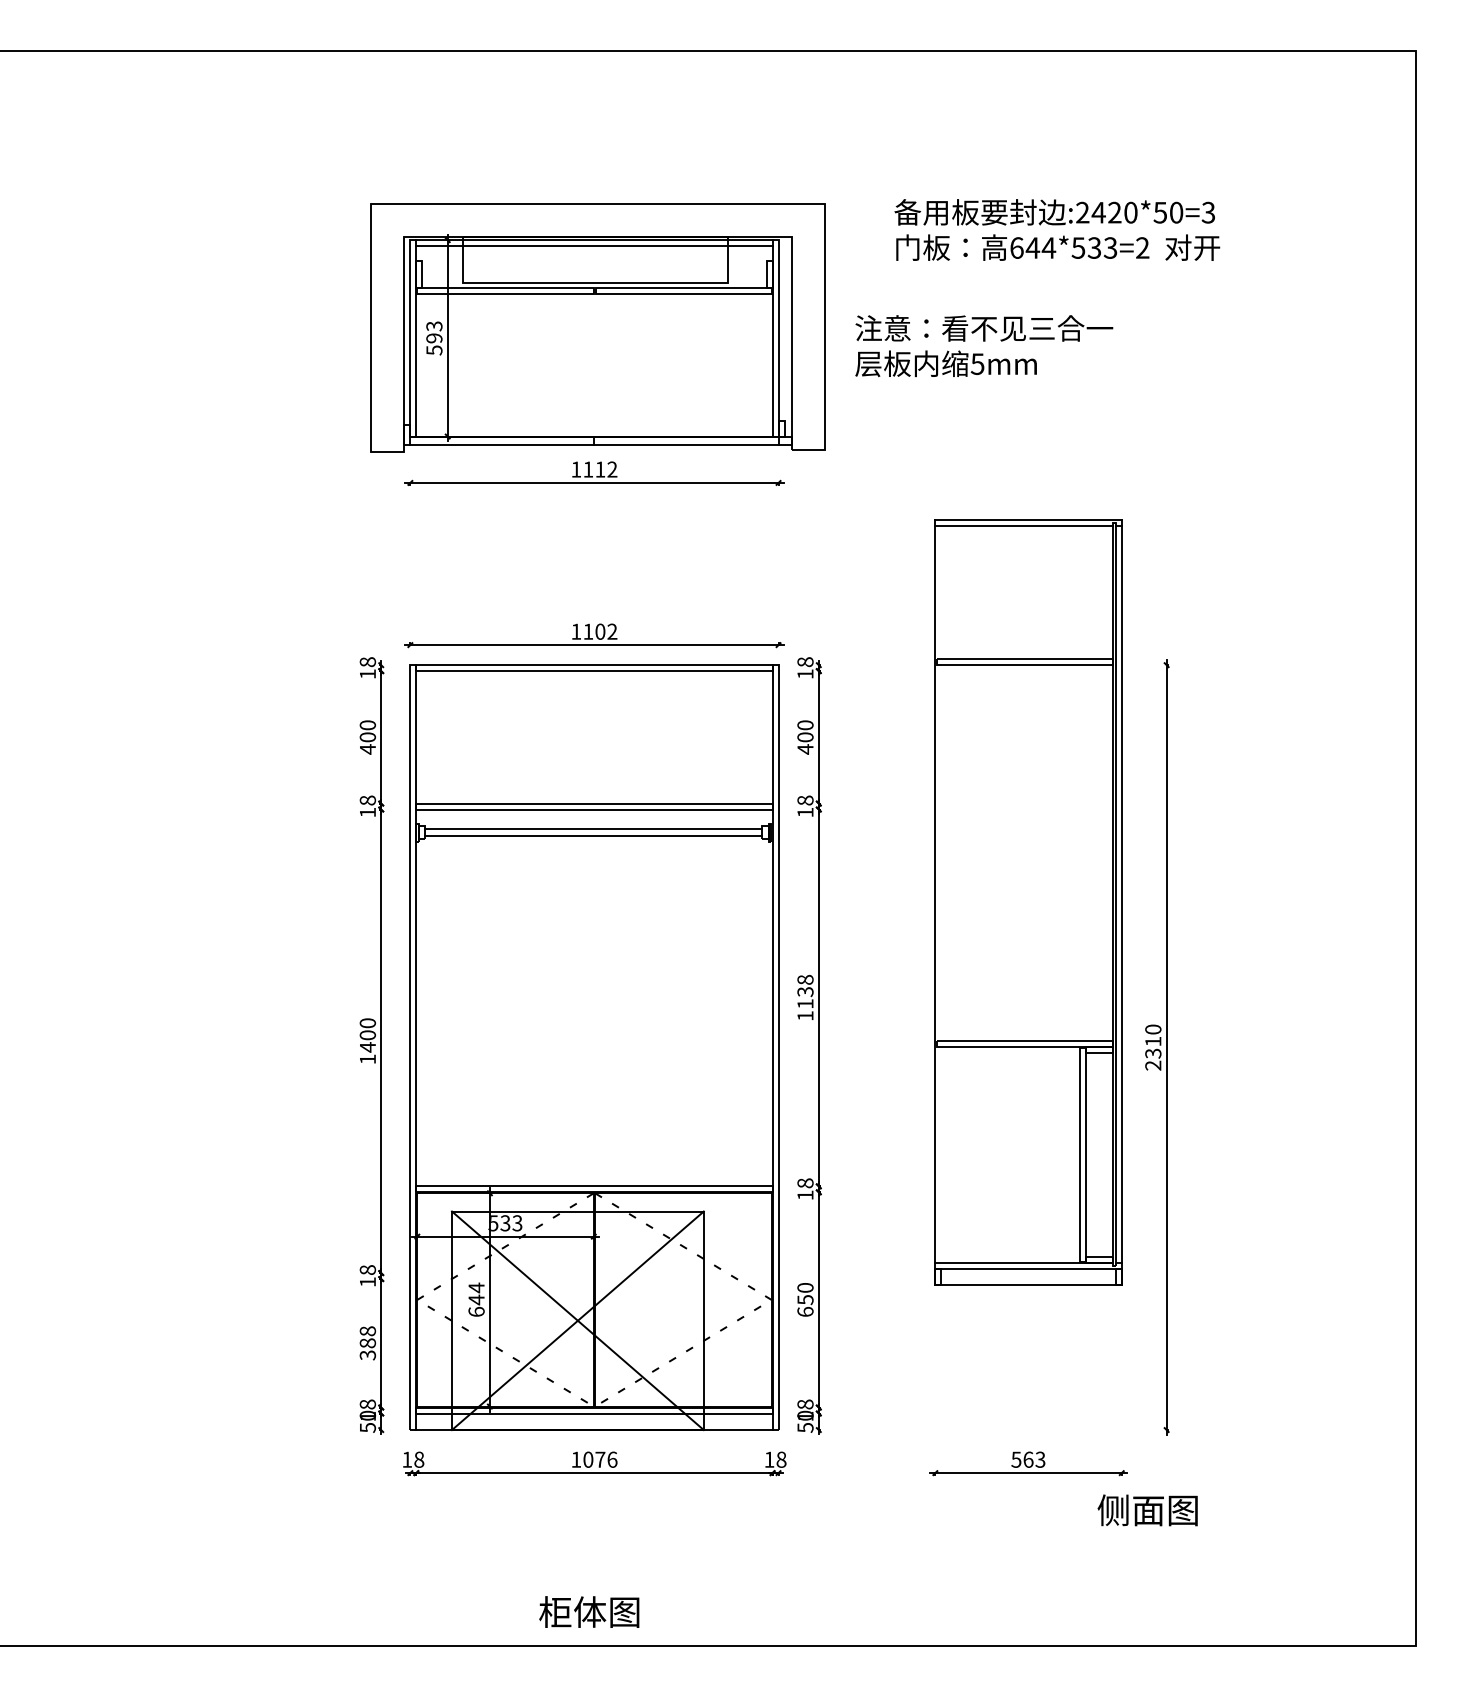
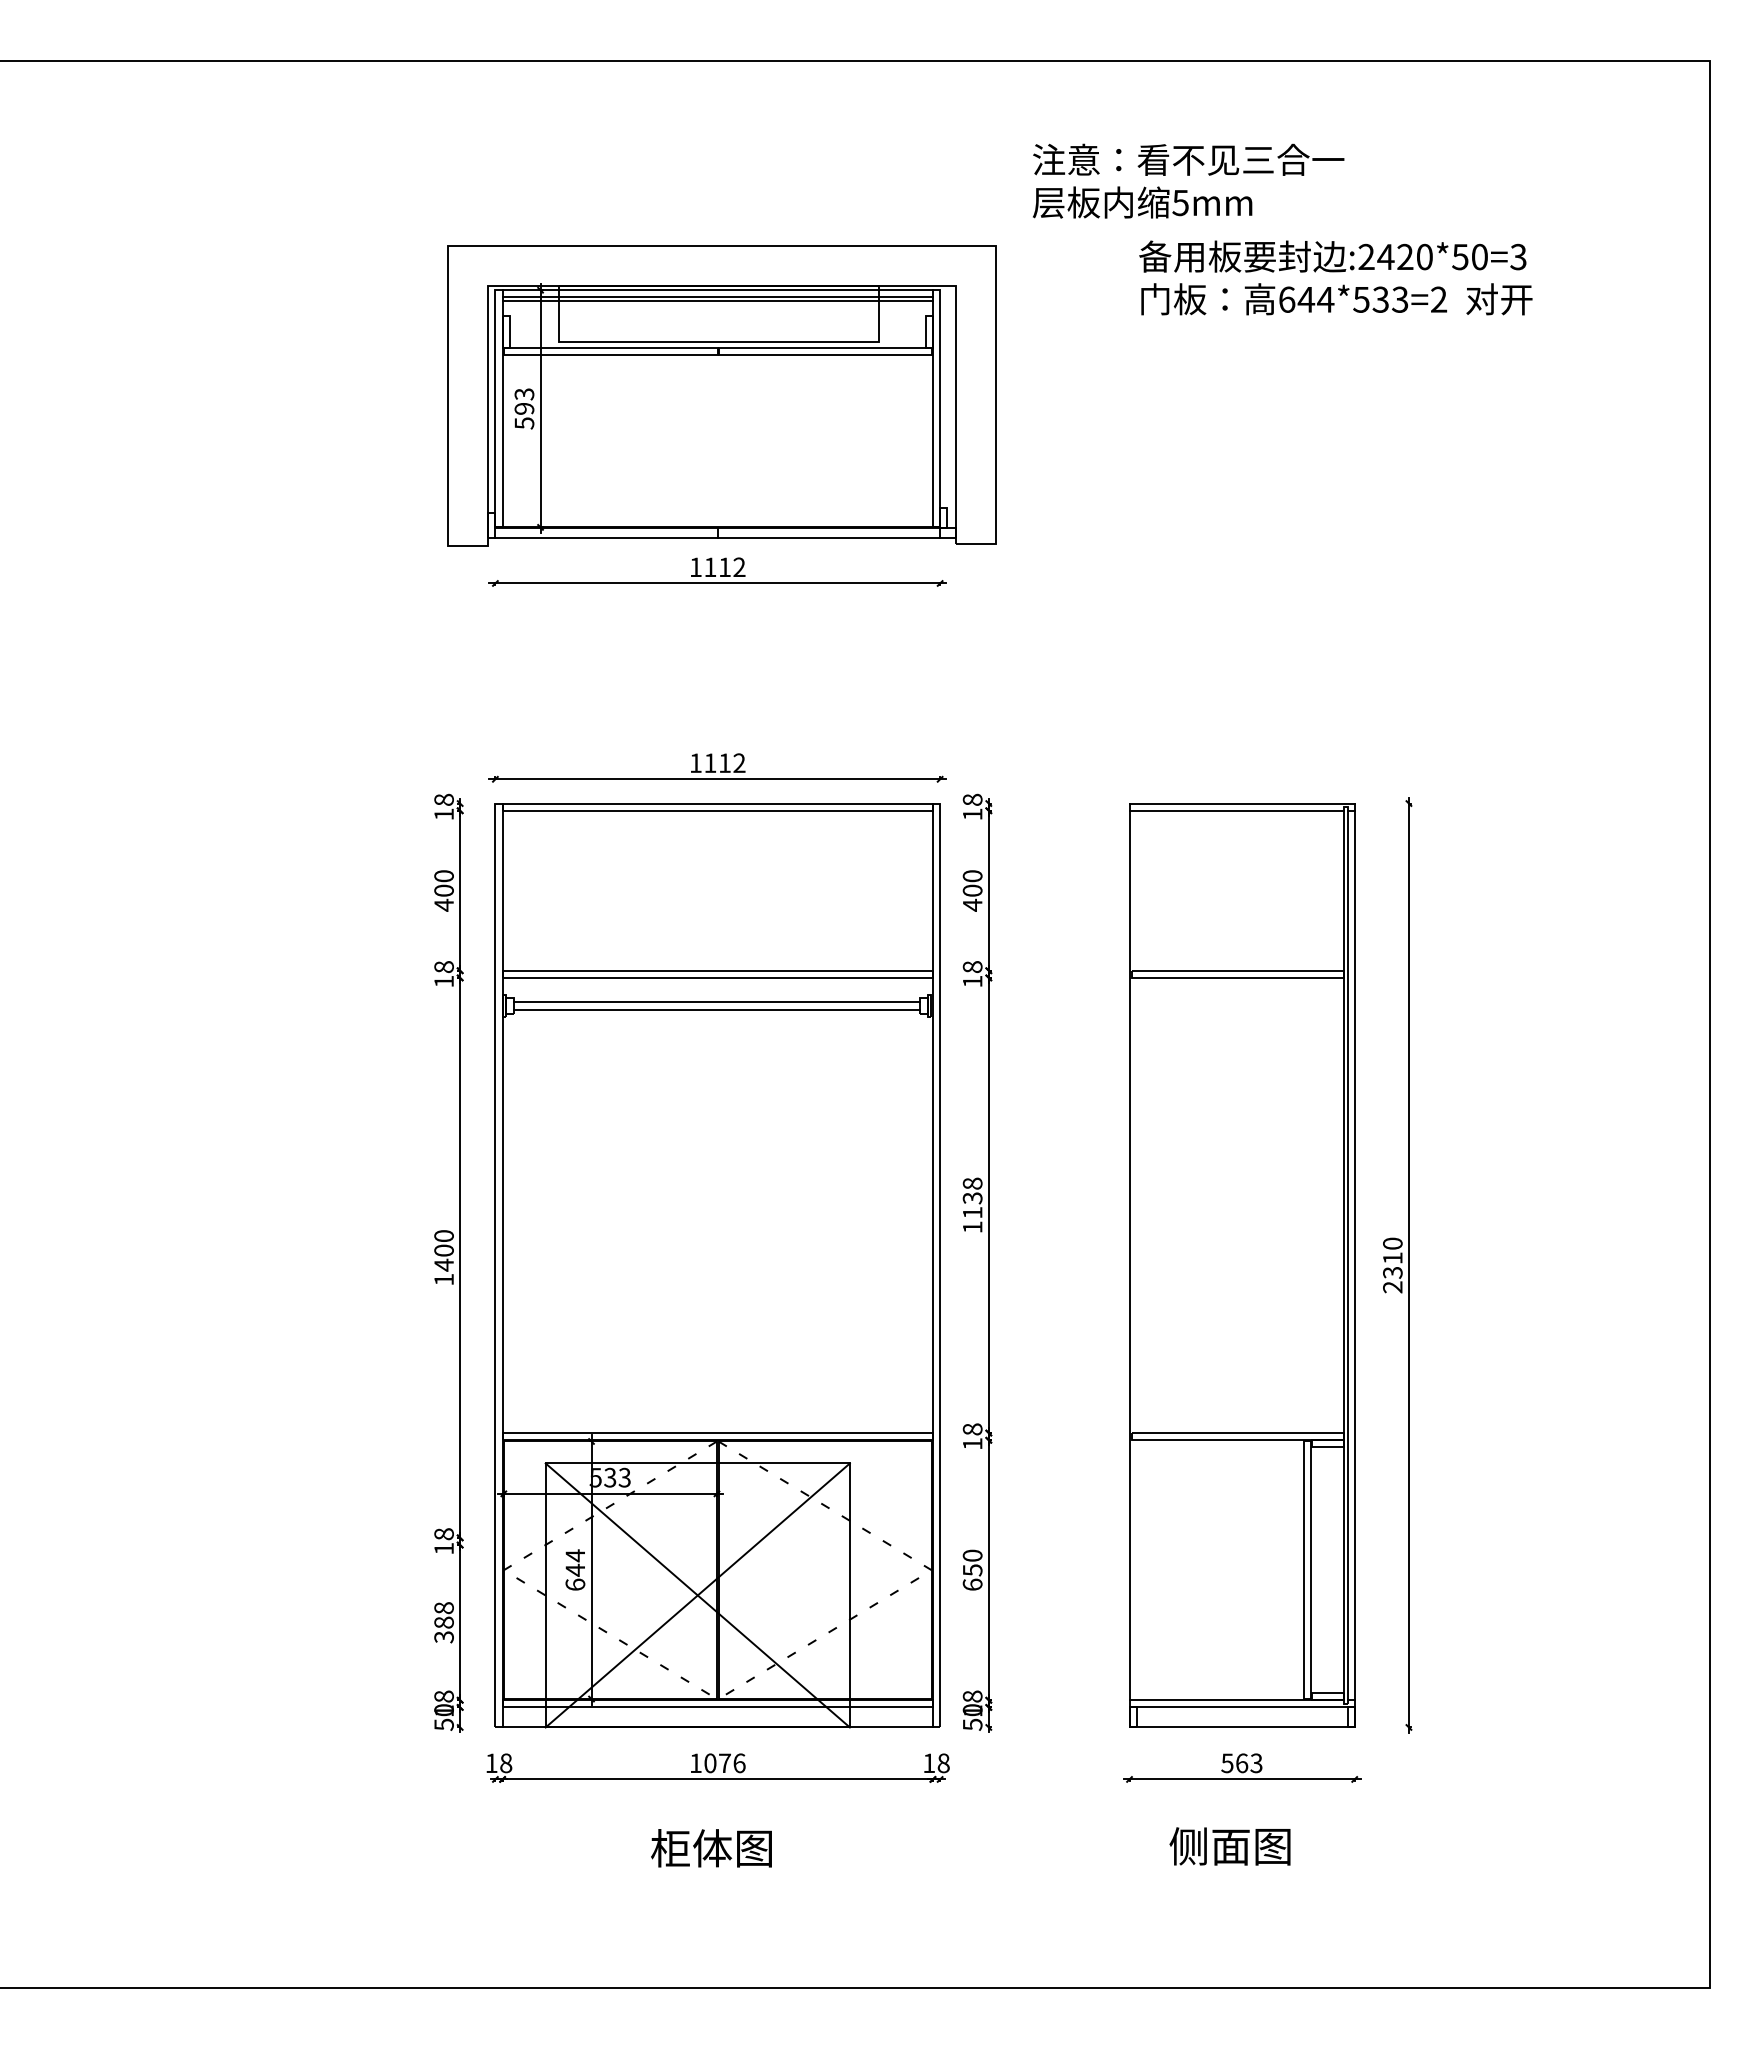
text: (1057, 229) -> (1335, 277), moved
line: (594, 249) -> (717, 301), added
text: (984, 345) -> (1188, 180), moved
text: (600, 632) -> (724, 763), 1102 -> 1112
part: (1028, 902) -> (1242, 1265), moved
text: (1147, 1510) -> (1229, 1846), moved
text: (589, 1612) -> (711, 1848), moved

